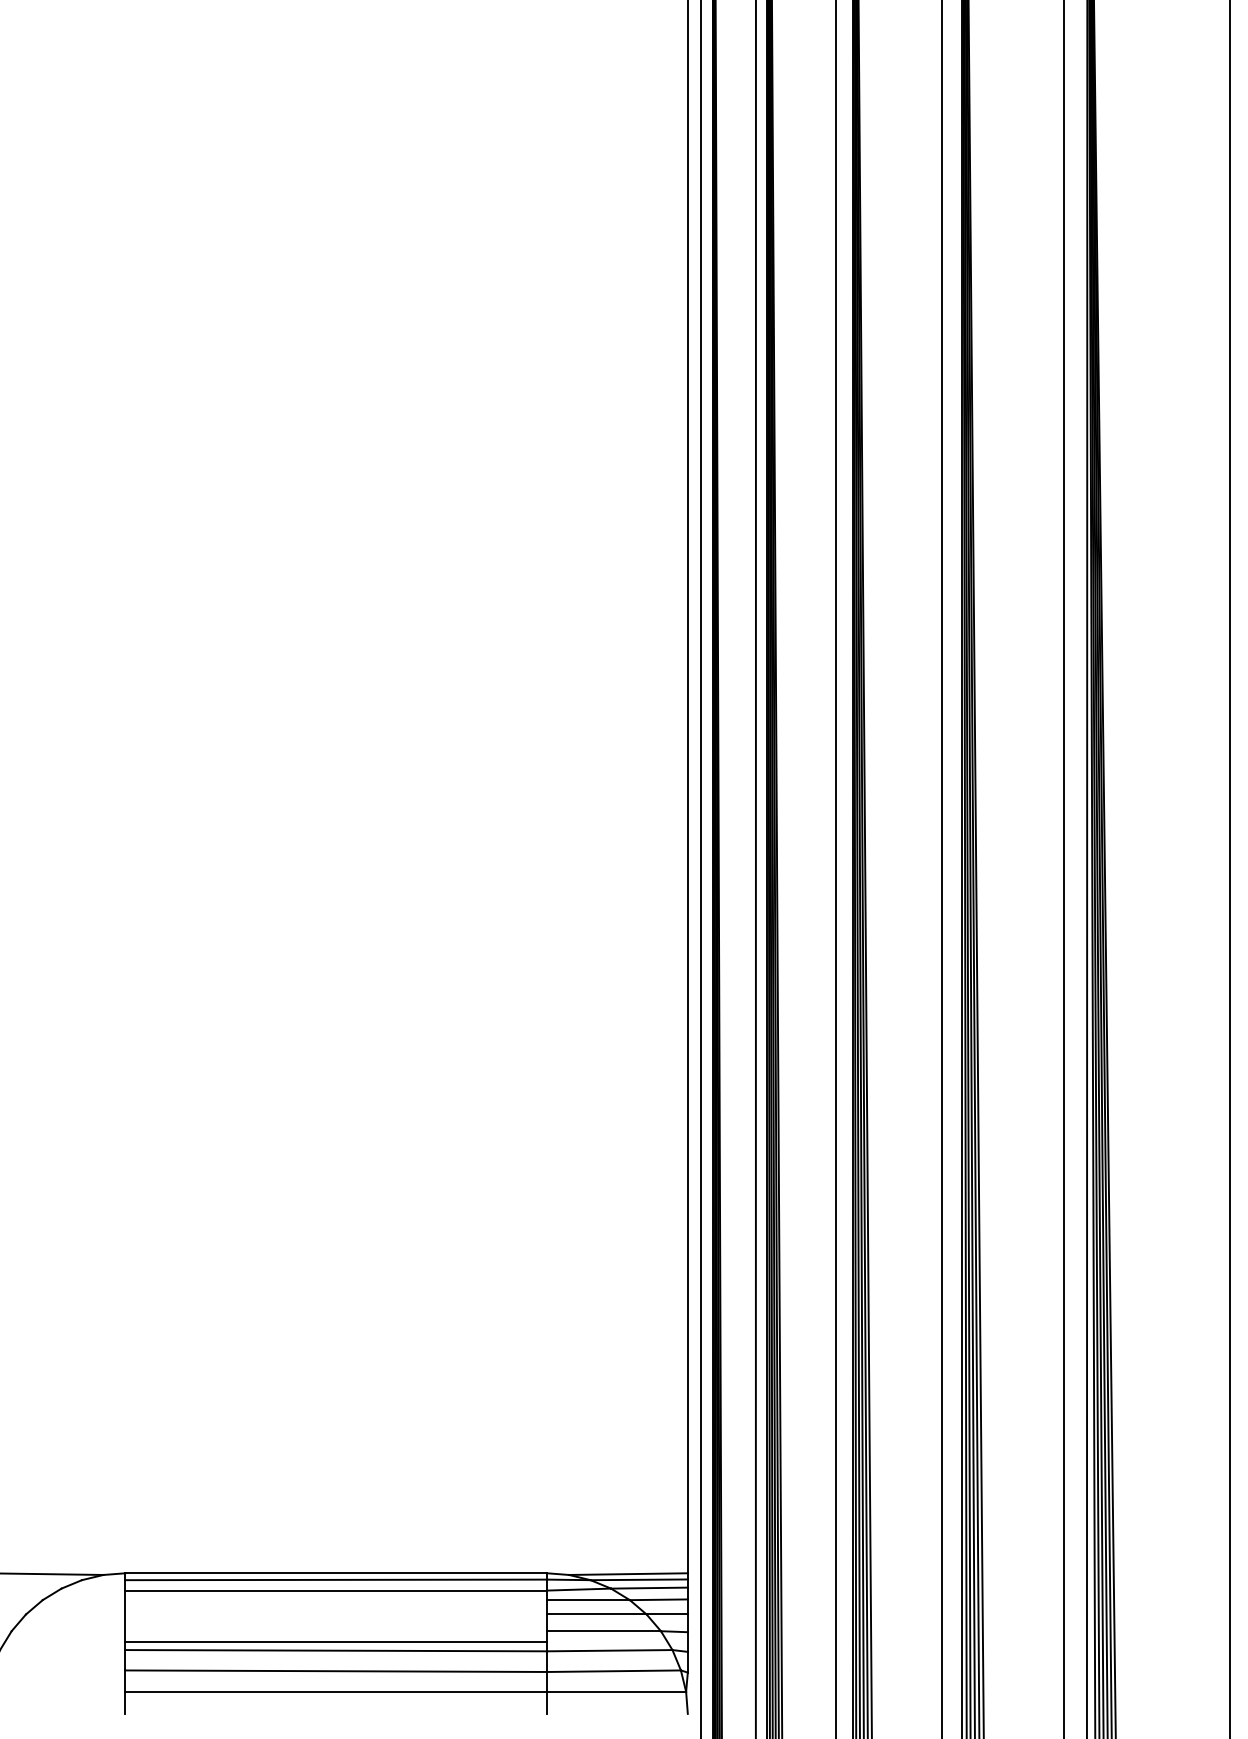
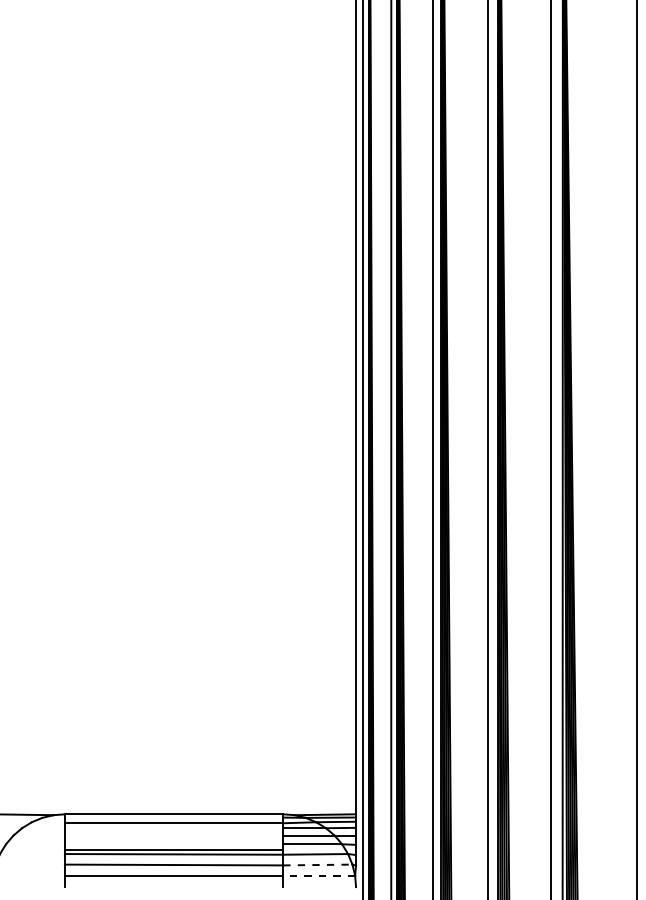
line: (335, 1579) -> (173, 817), removed
line: (613, 1672) -> (317, 865), solid -> dashed
line: (617, 1691) -> (319, 875), solid -> dashed

